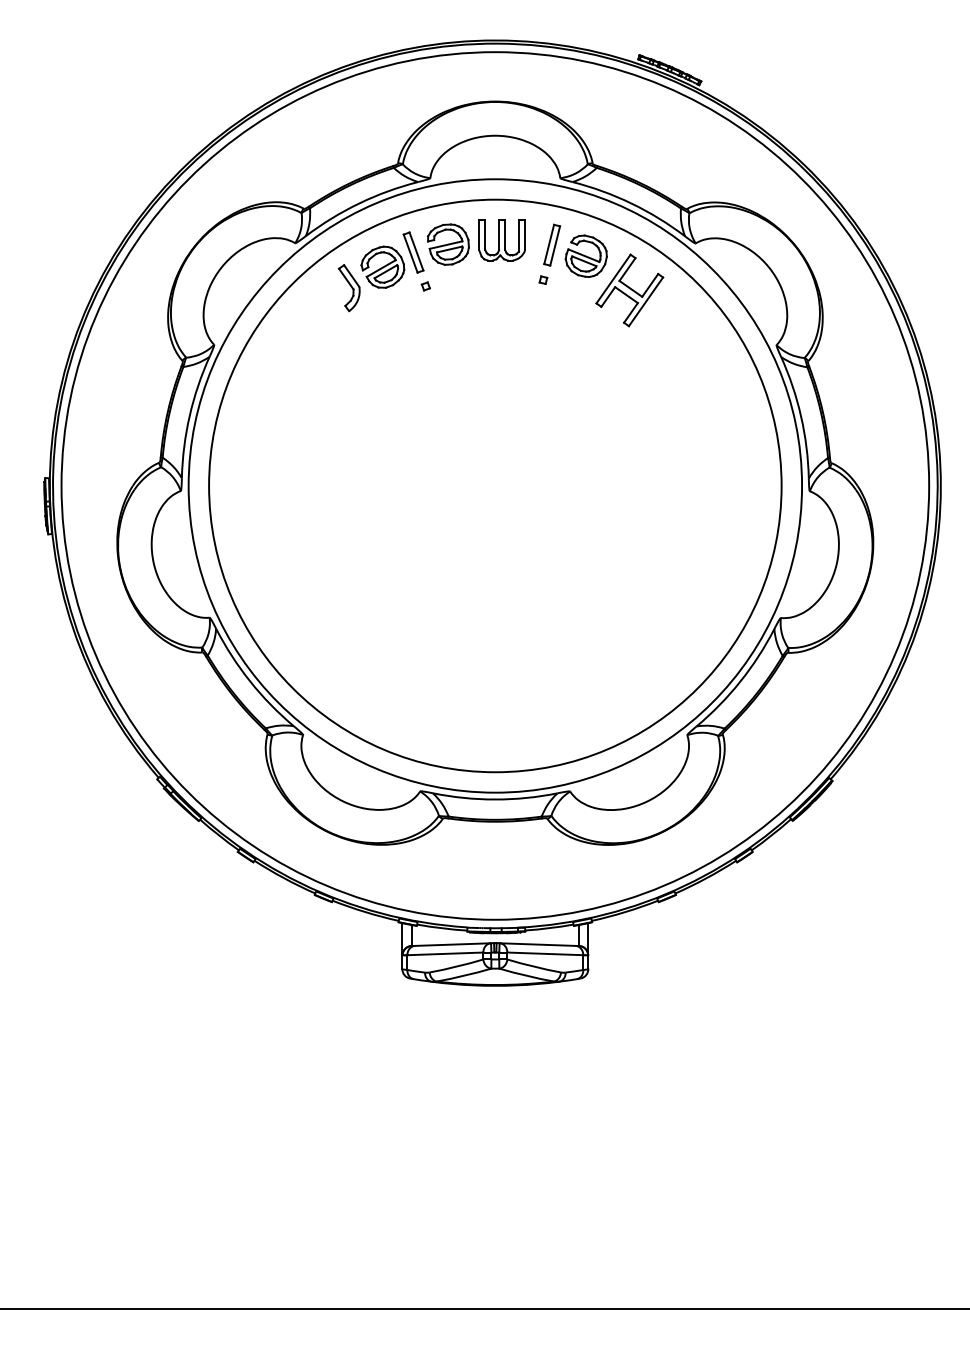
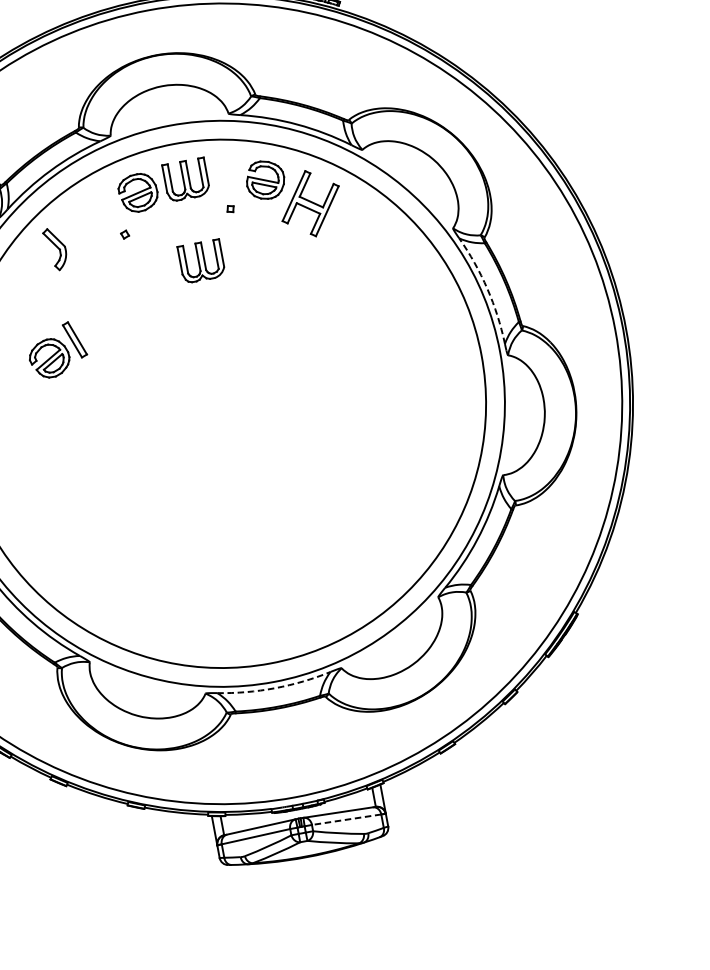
part: (552, 244) -> (232, 175), removed
part: (392, 259) -> (57, 349), moved
part: (501, 330) -> (201, 261), added
arc: (801, 416) -> (487, 288), solid -> dashed
arc: (495, 799) -> (275, 688), solid -> dashed
line: (544, 953) -> (345, 819), solid -> dashed

